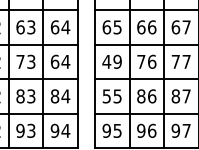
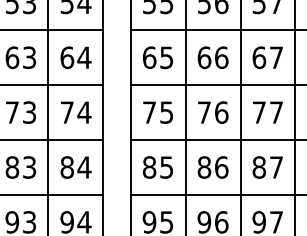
text: (54, 61) -> (66, 111), 64 -> 74
text: (111, 61) -> (156, 111), 49 -> 75
text: (106, 96) -> (149, 167), 55 -> 85

